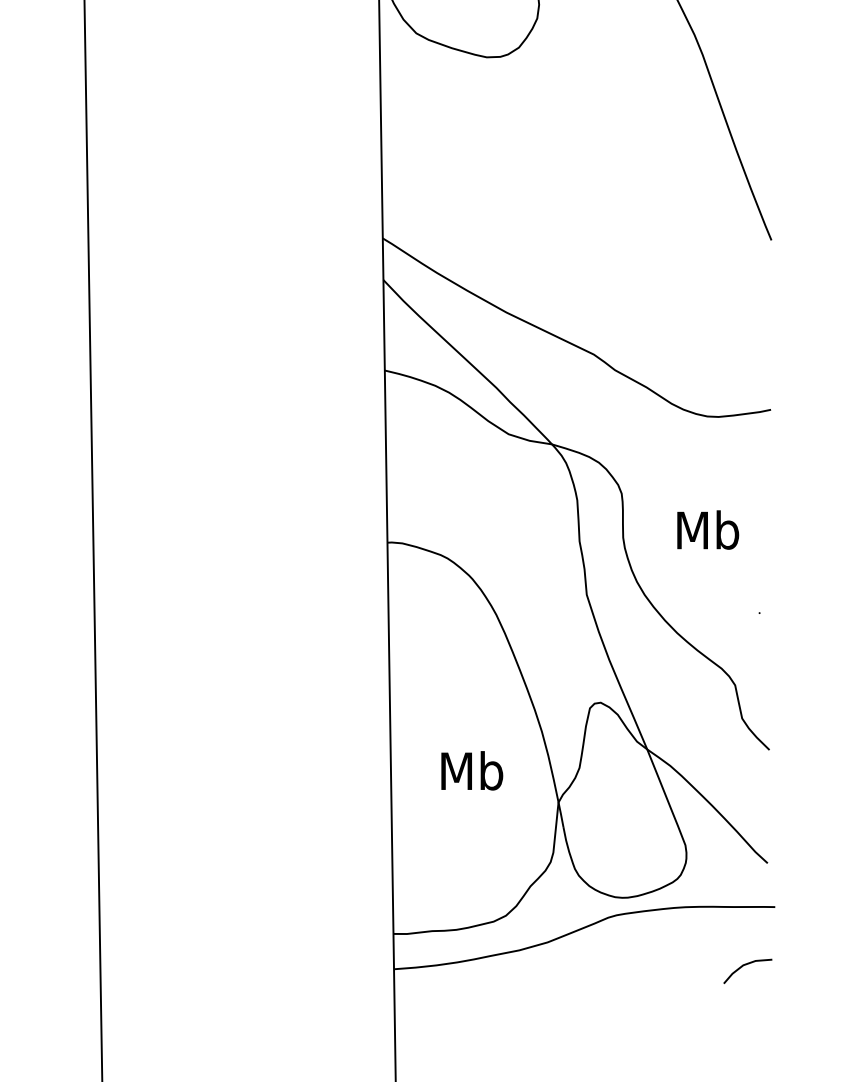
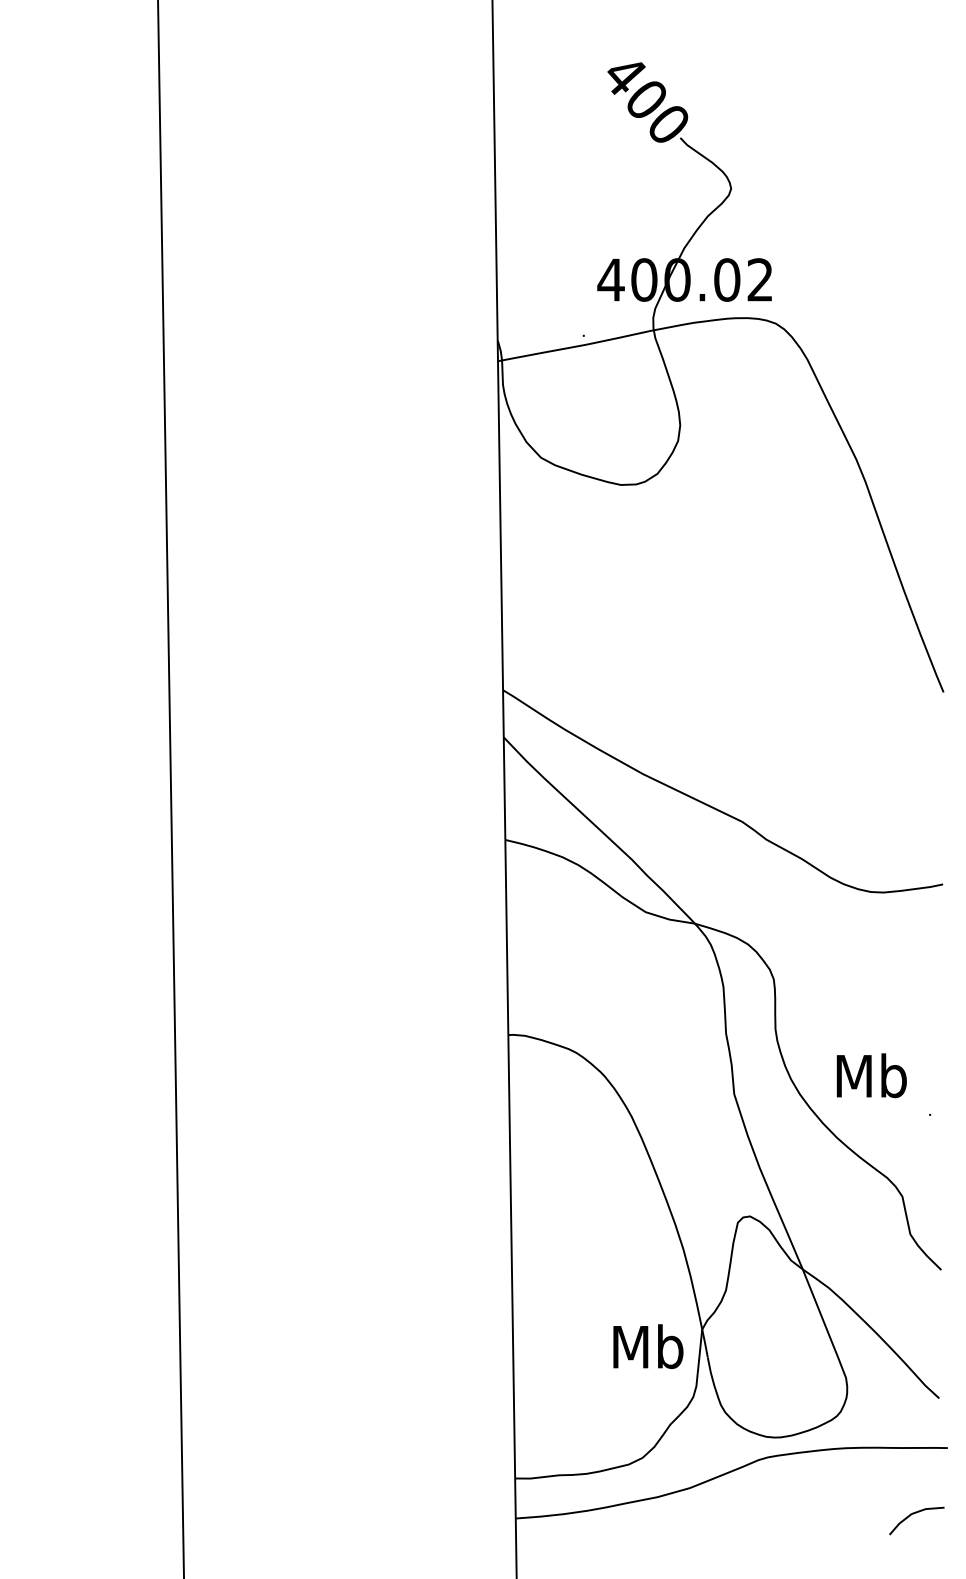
text: (707, 529) -> (871, 1075), moved
text: (472, 770) -> (648, 1346), moved

